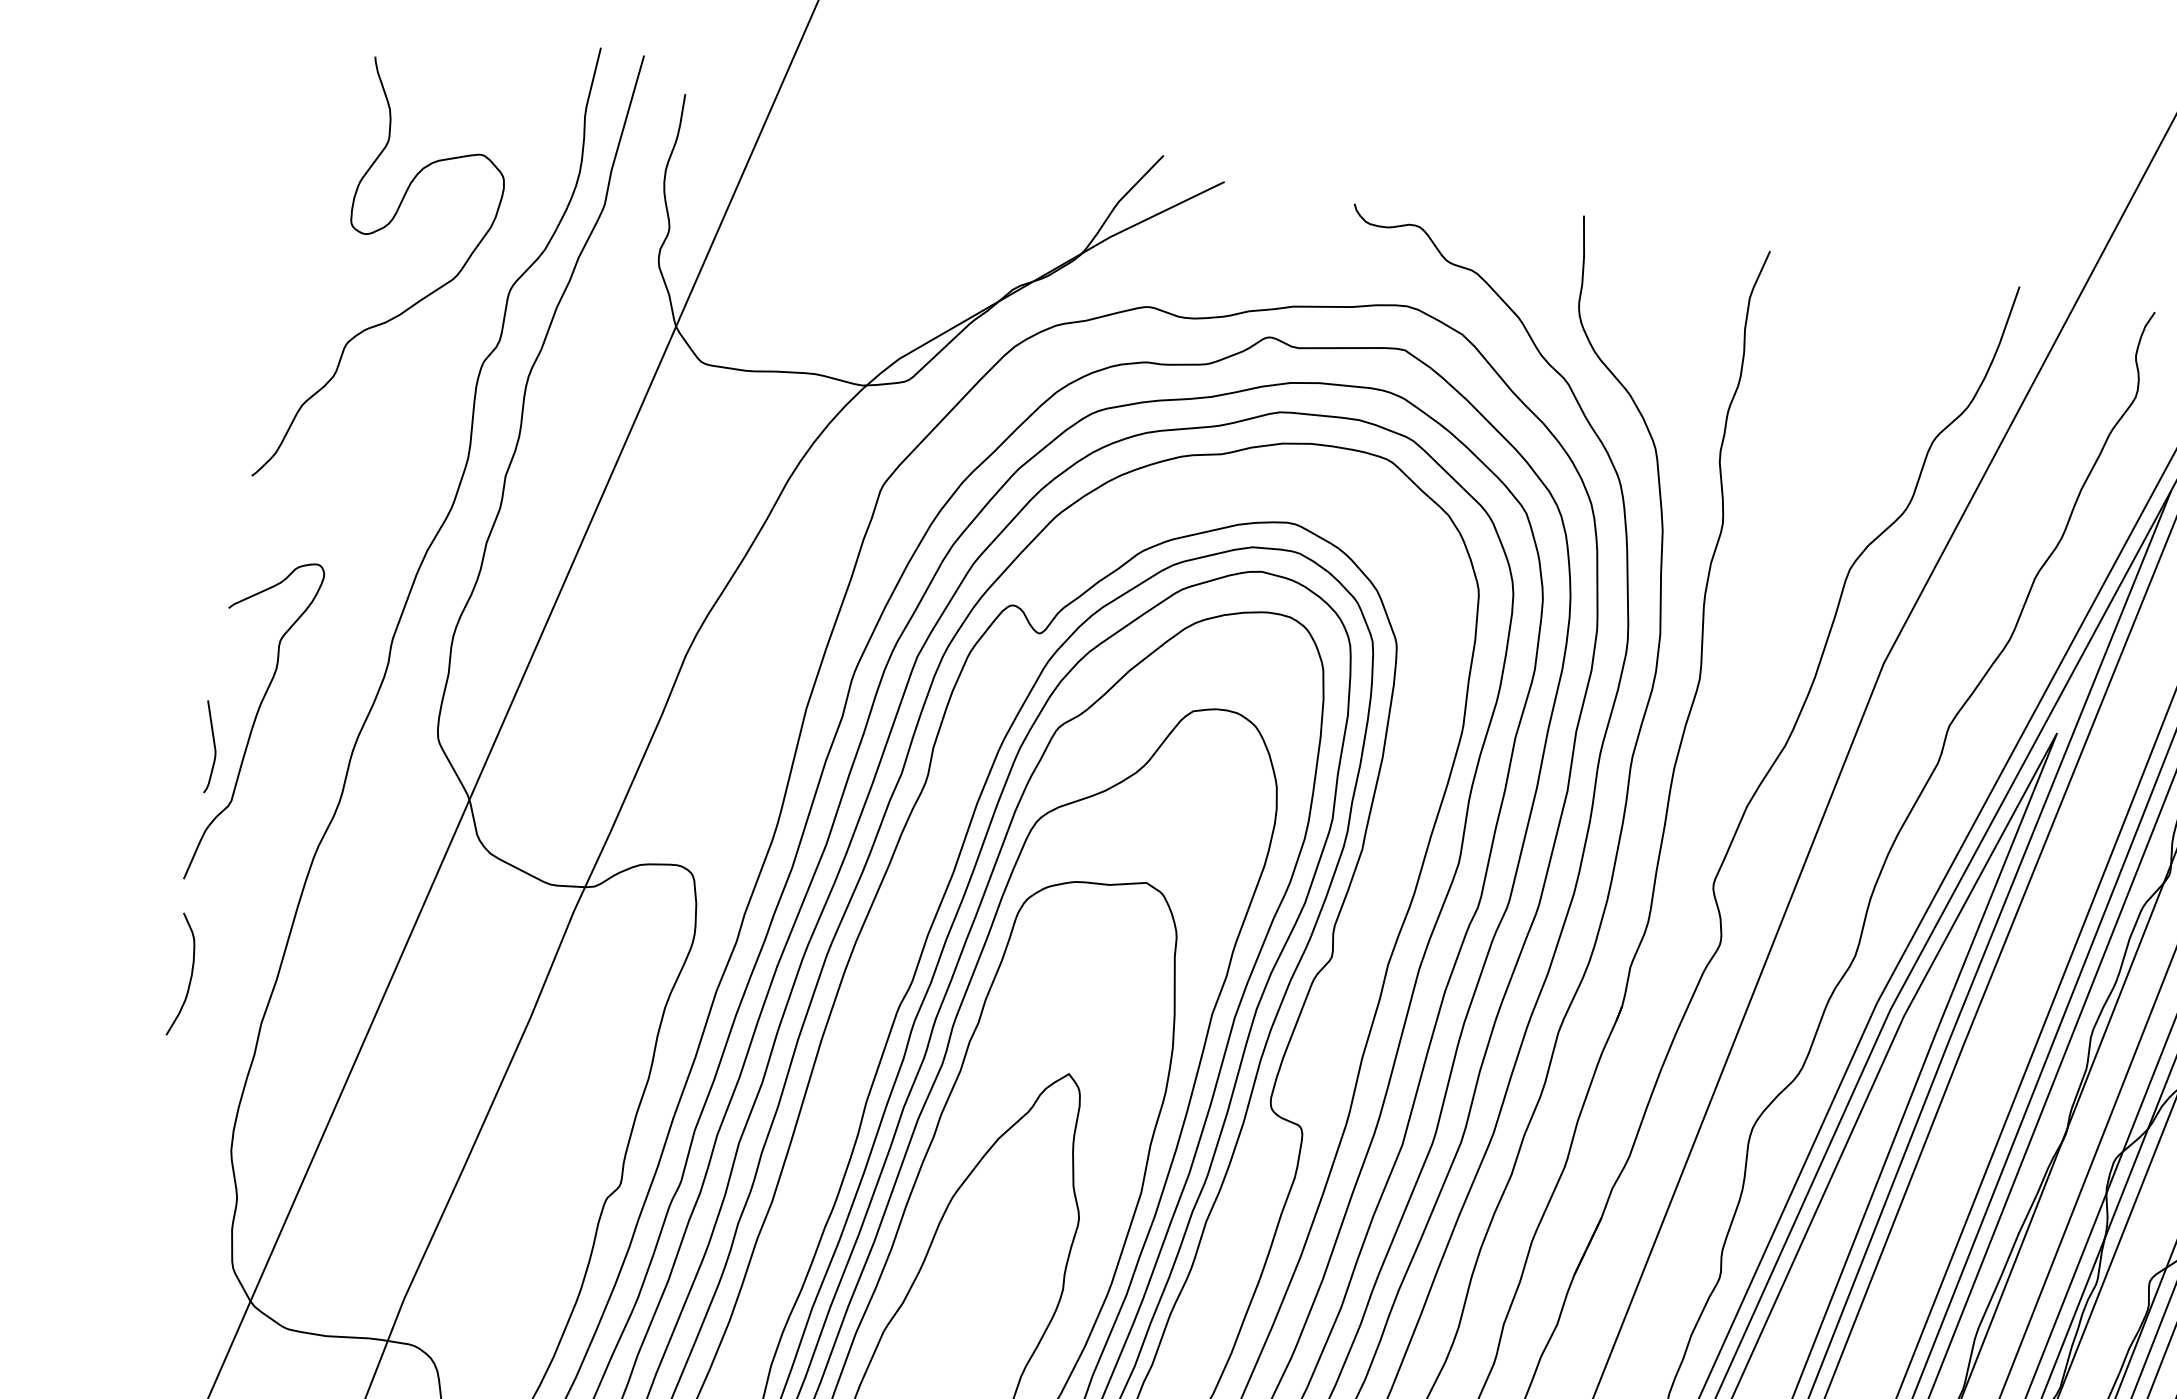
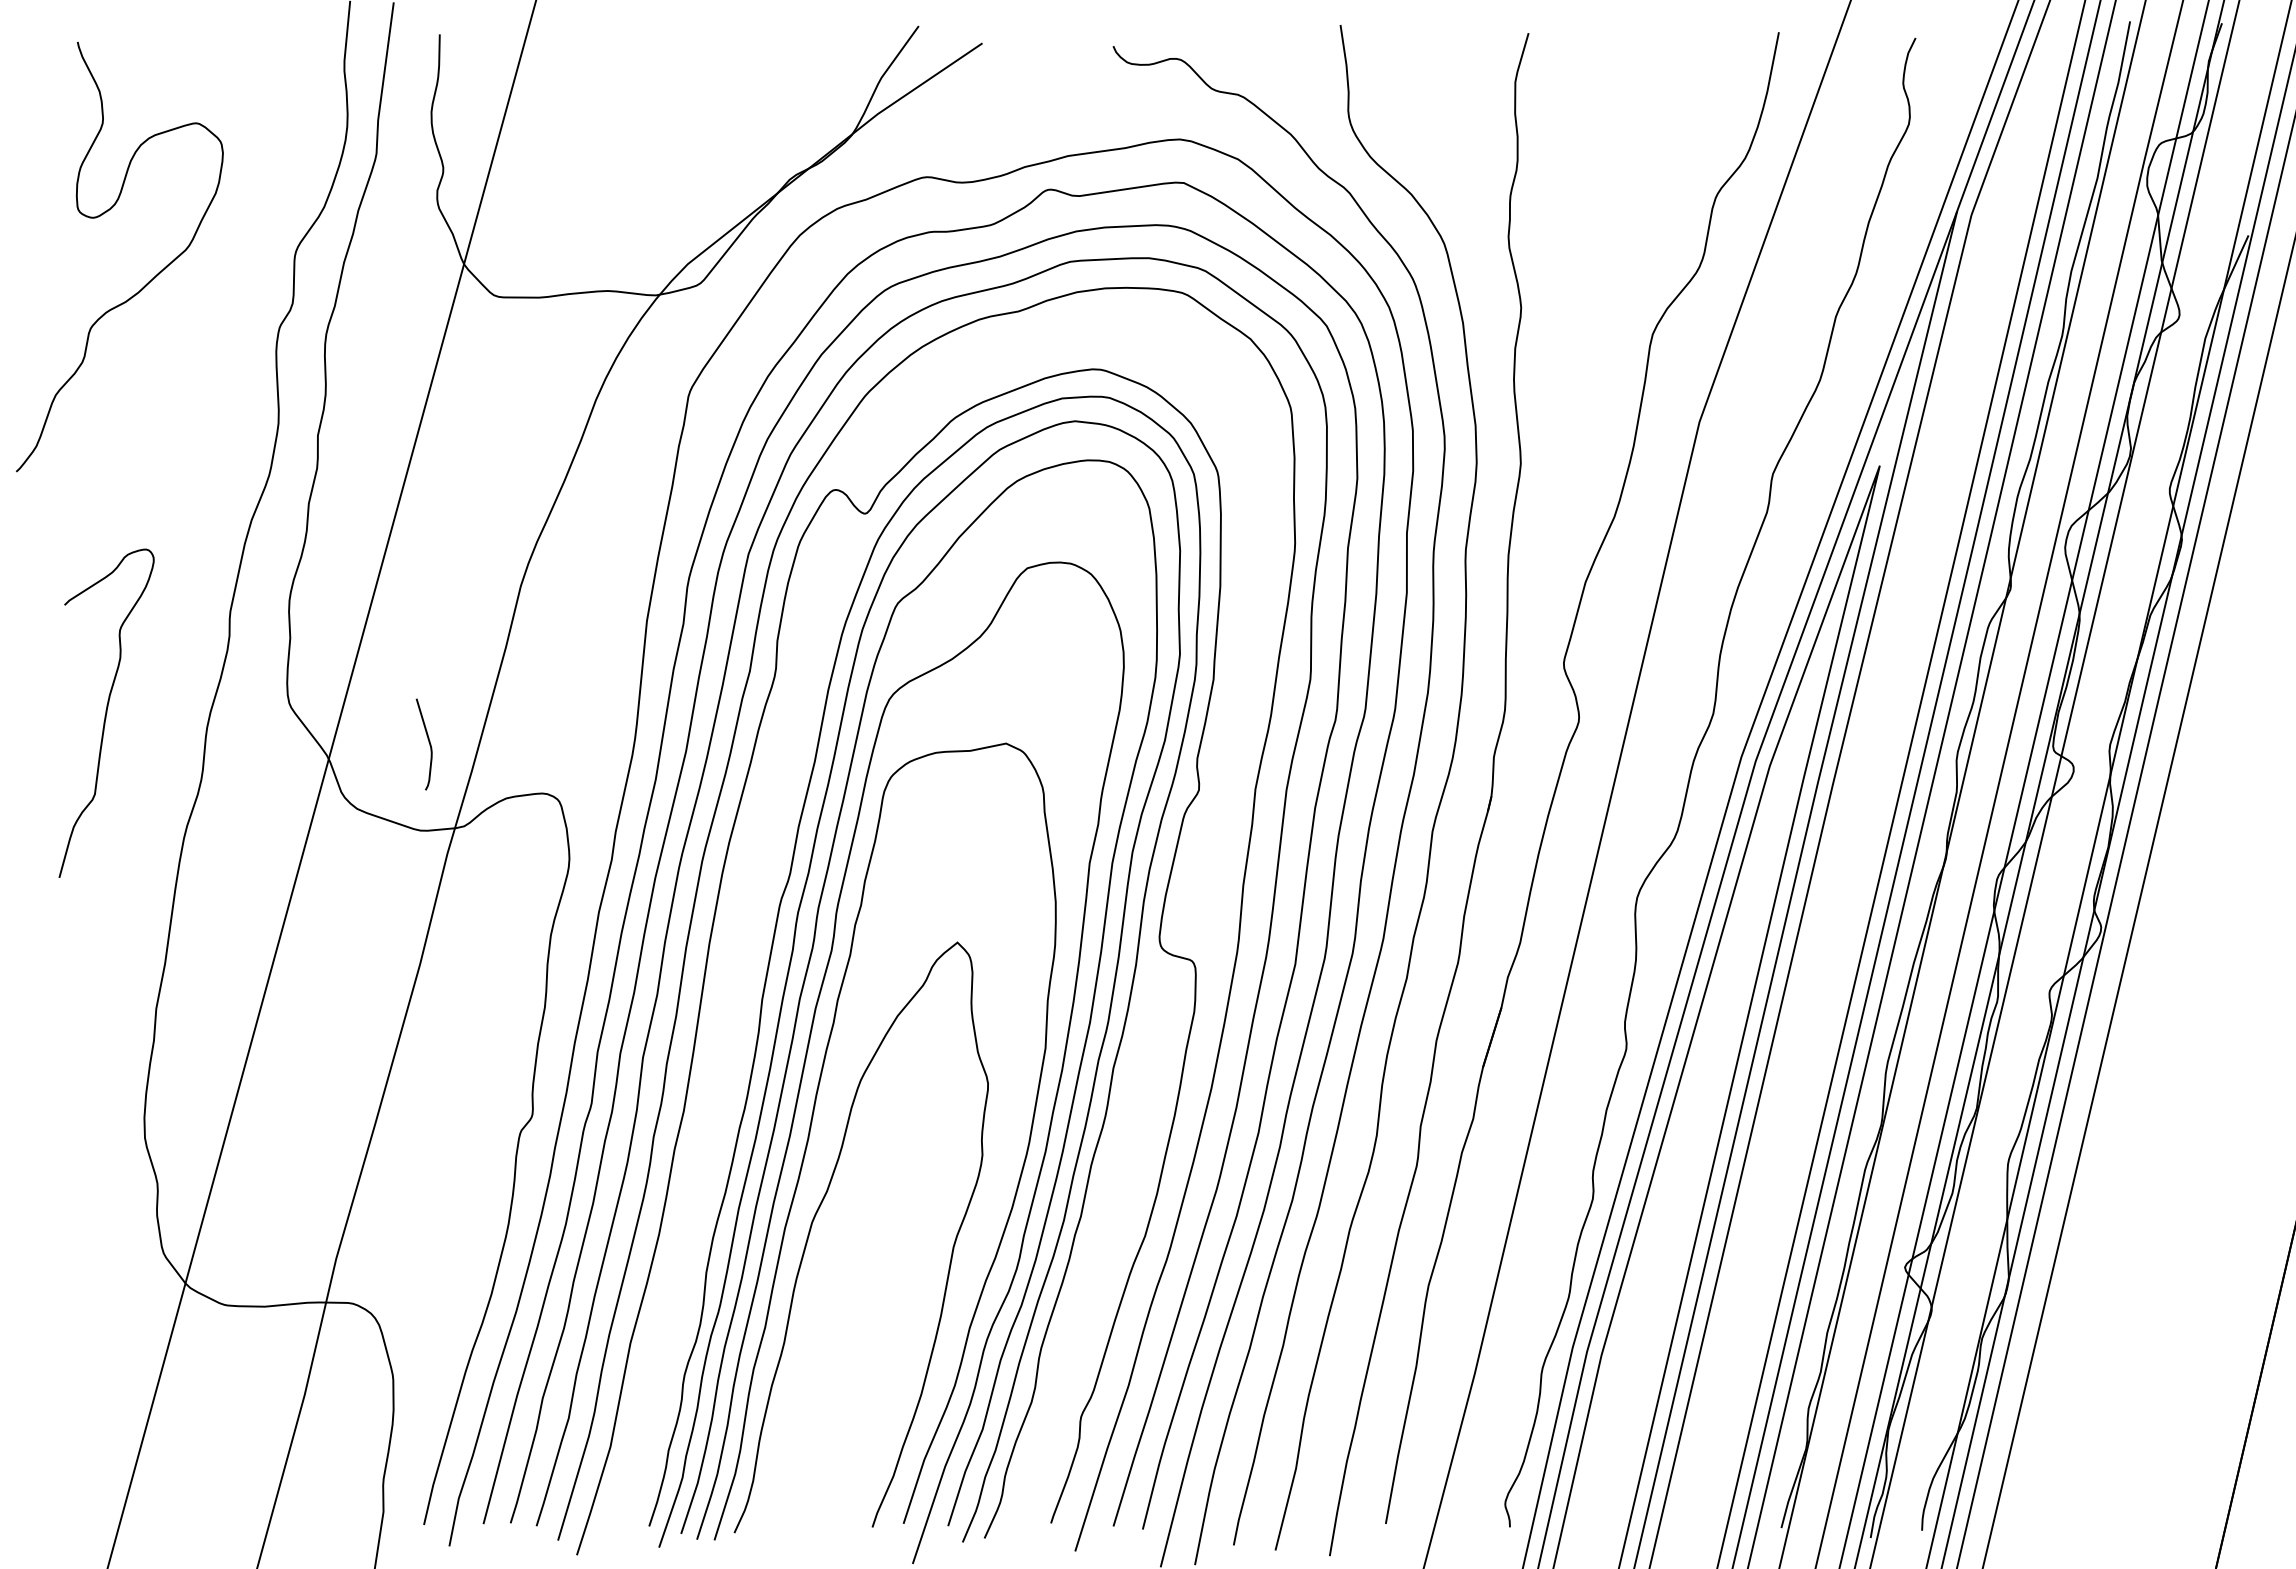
curve: (408, 307) -> (146, 283), moved
curve: (213, 745) -> (428, 742), moved
curve: (189, 978) -> (79, 974), removed

